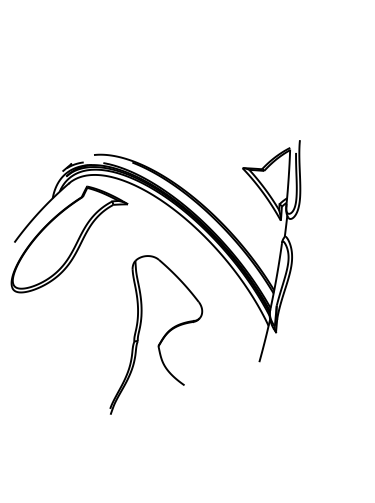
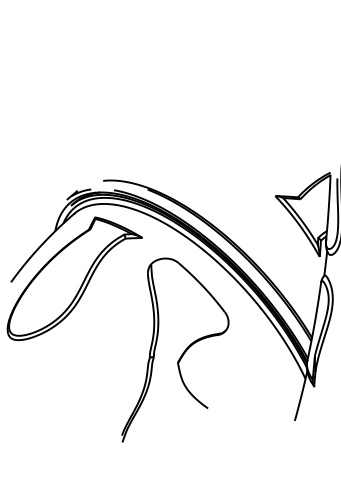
part: (161, 338) -> (181, 354), moved

